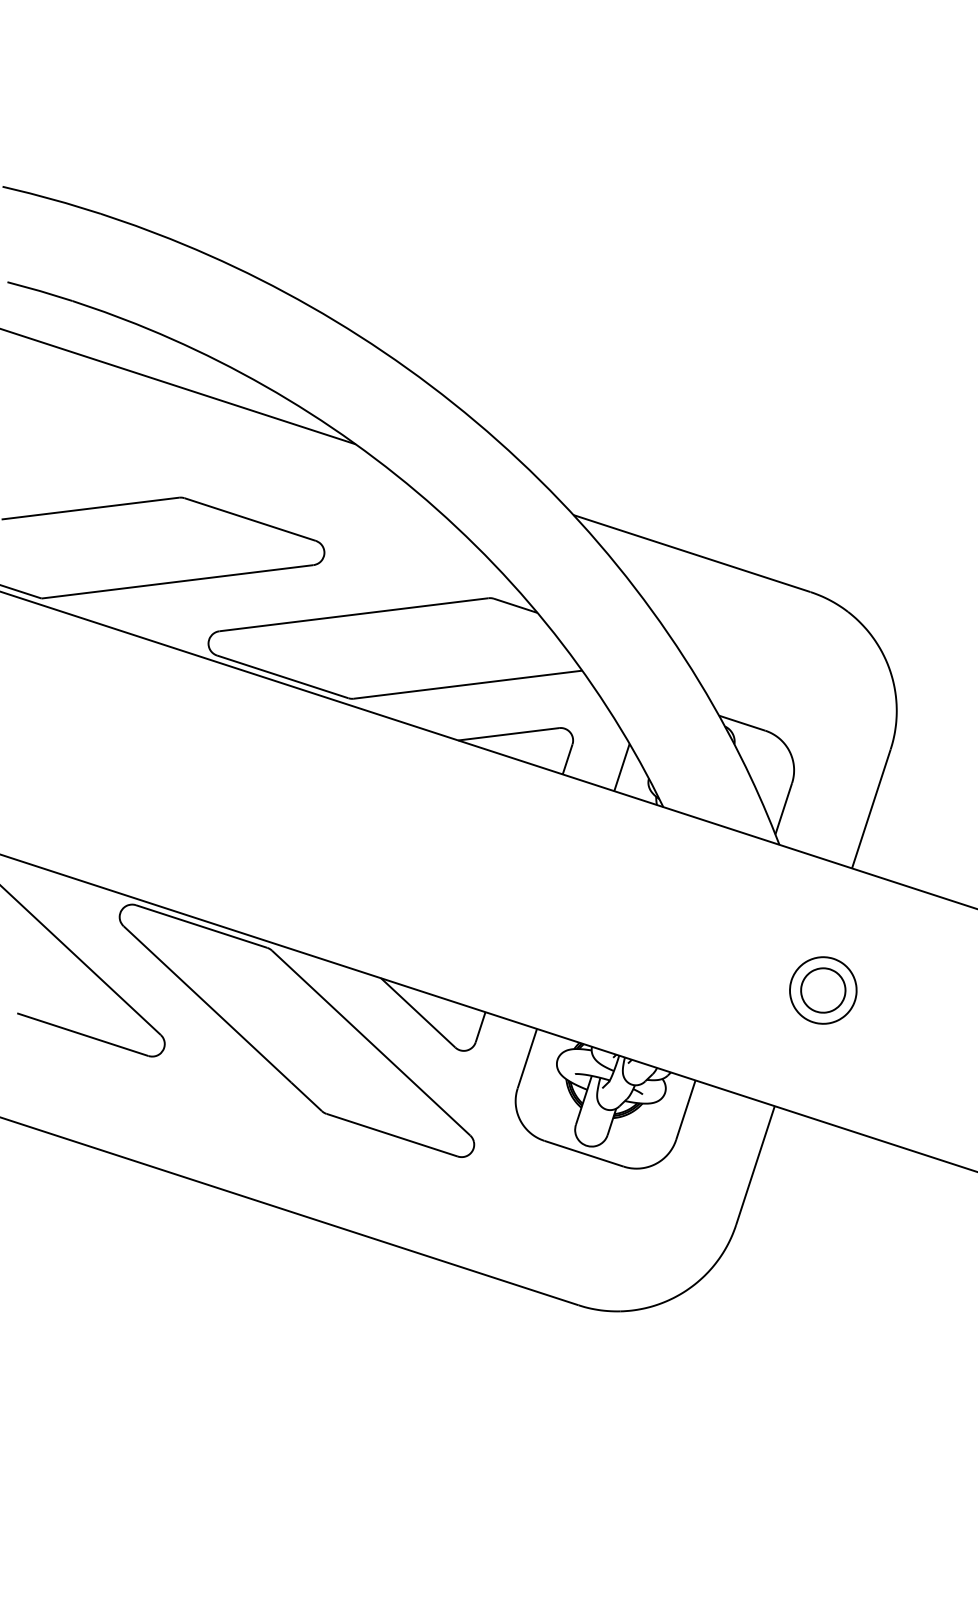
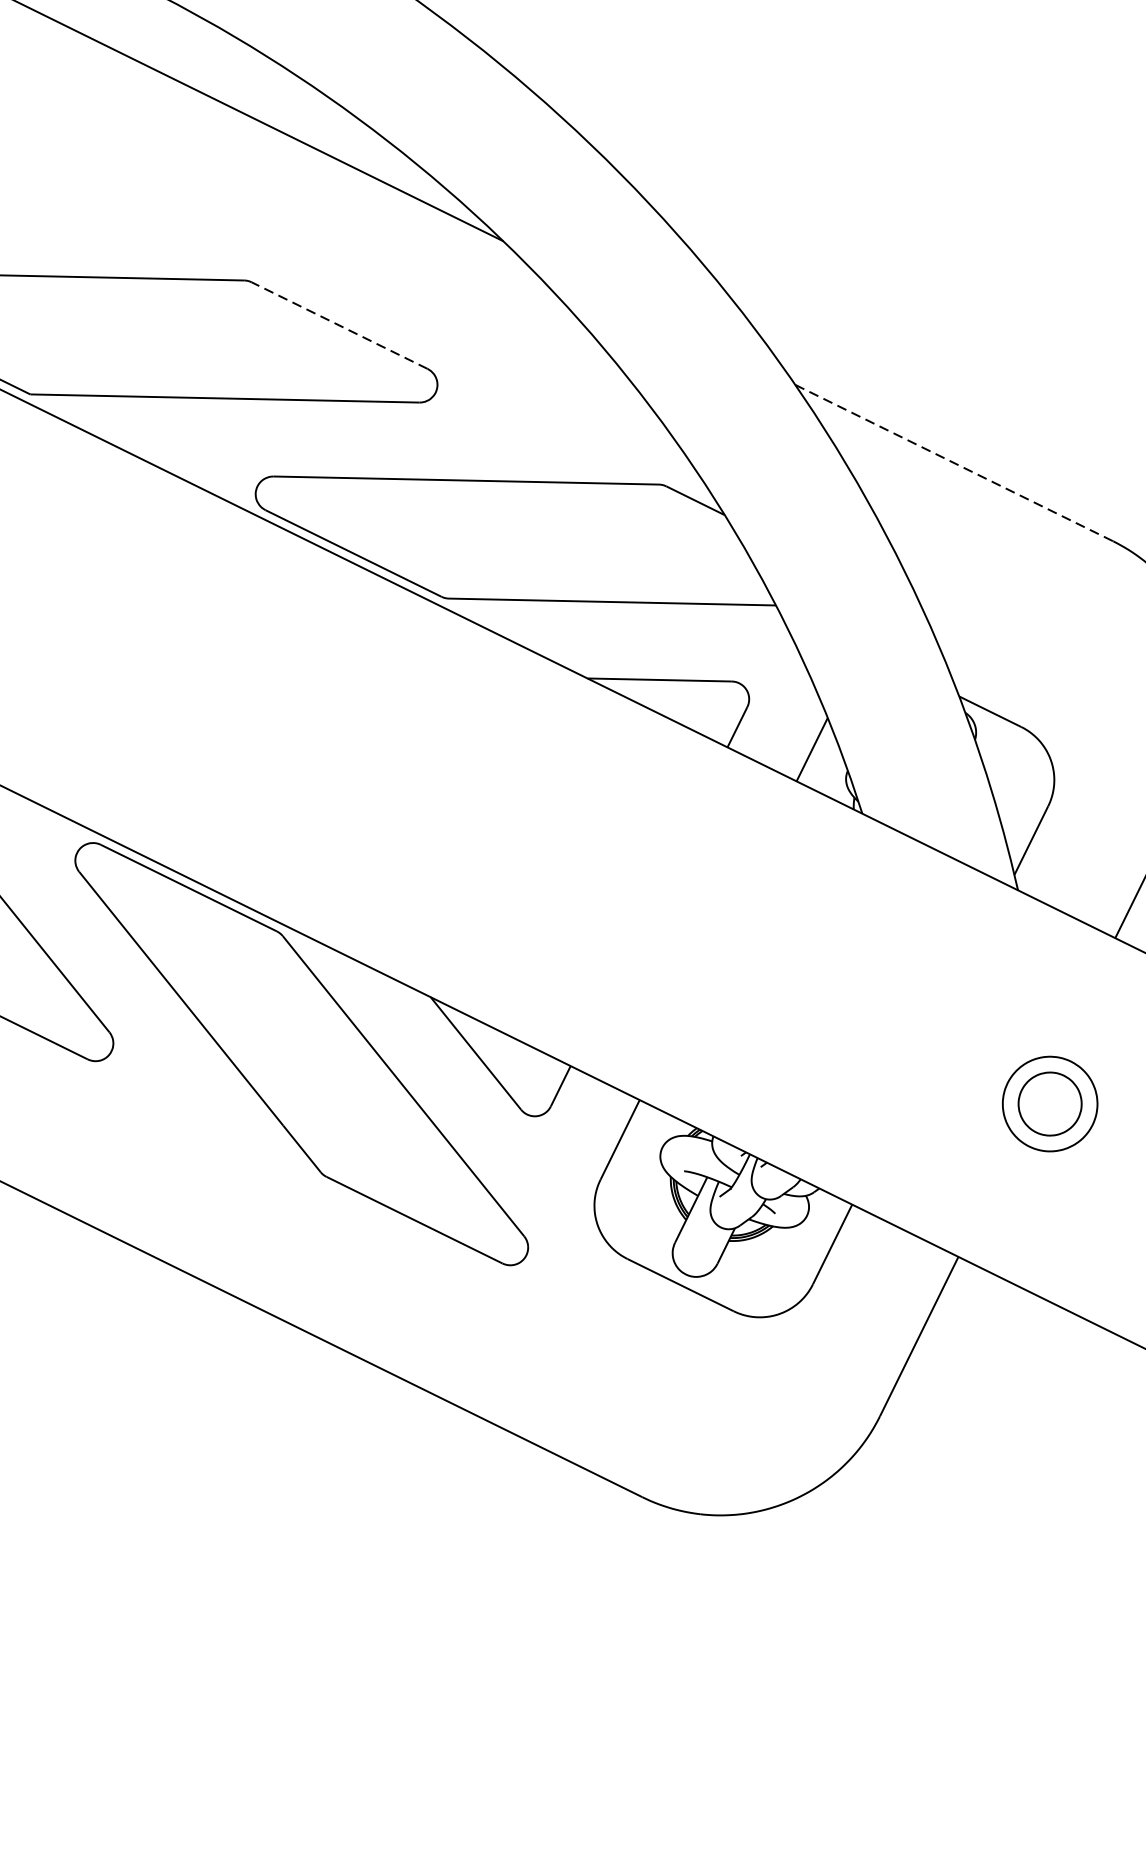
line: (249, 519) -> (338, 325), solid -> dashed
line: (692, 553) -> (954, 462), solid -> dashed

